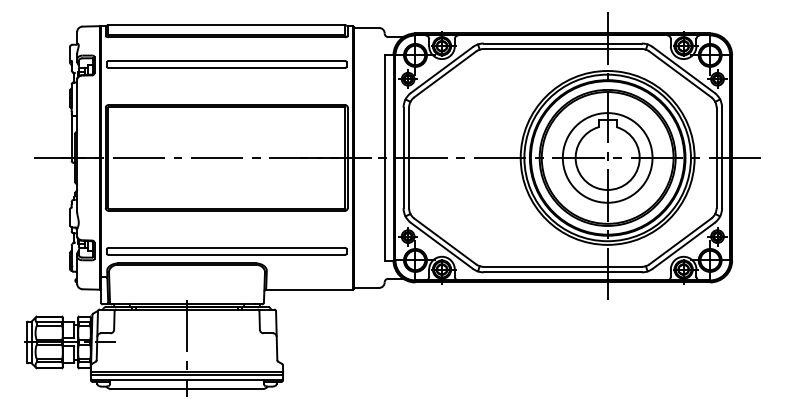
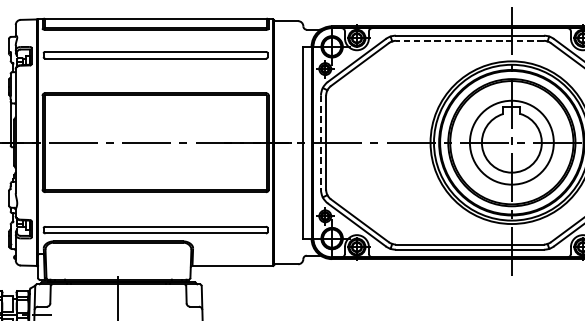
line: (562, 49) -> (469, 41), solid -> dashed
line: (403, 158) -> (320, 143), solid -> dashed

